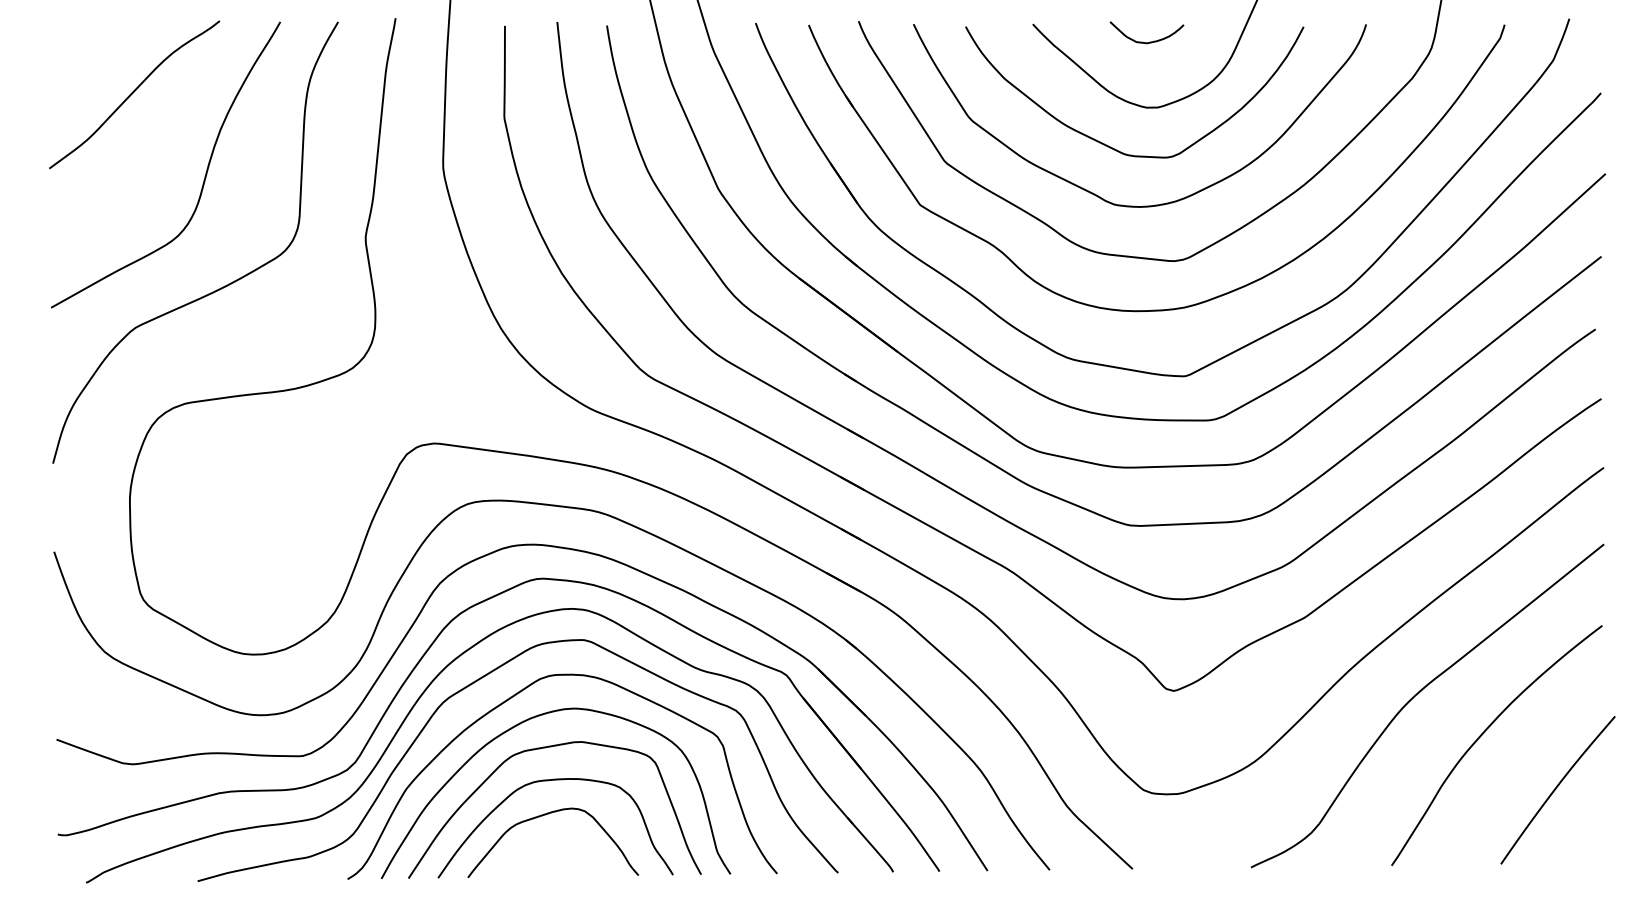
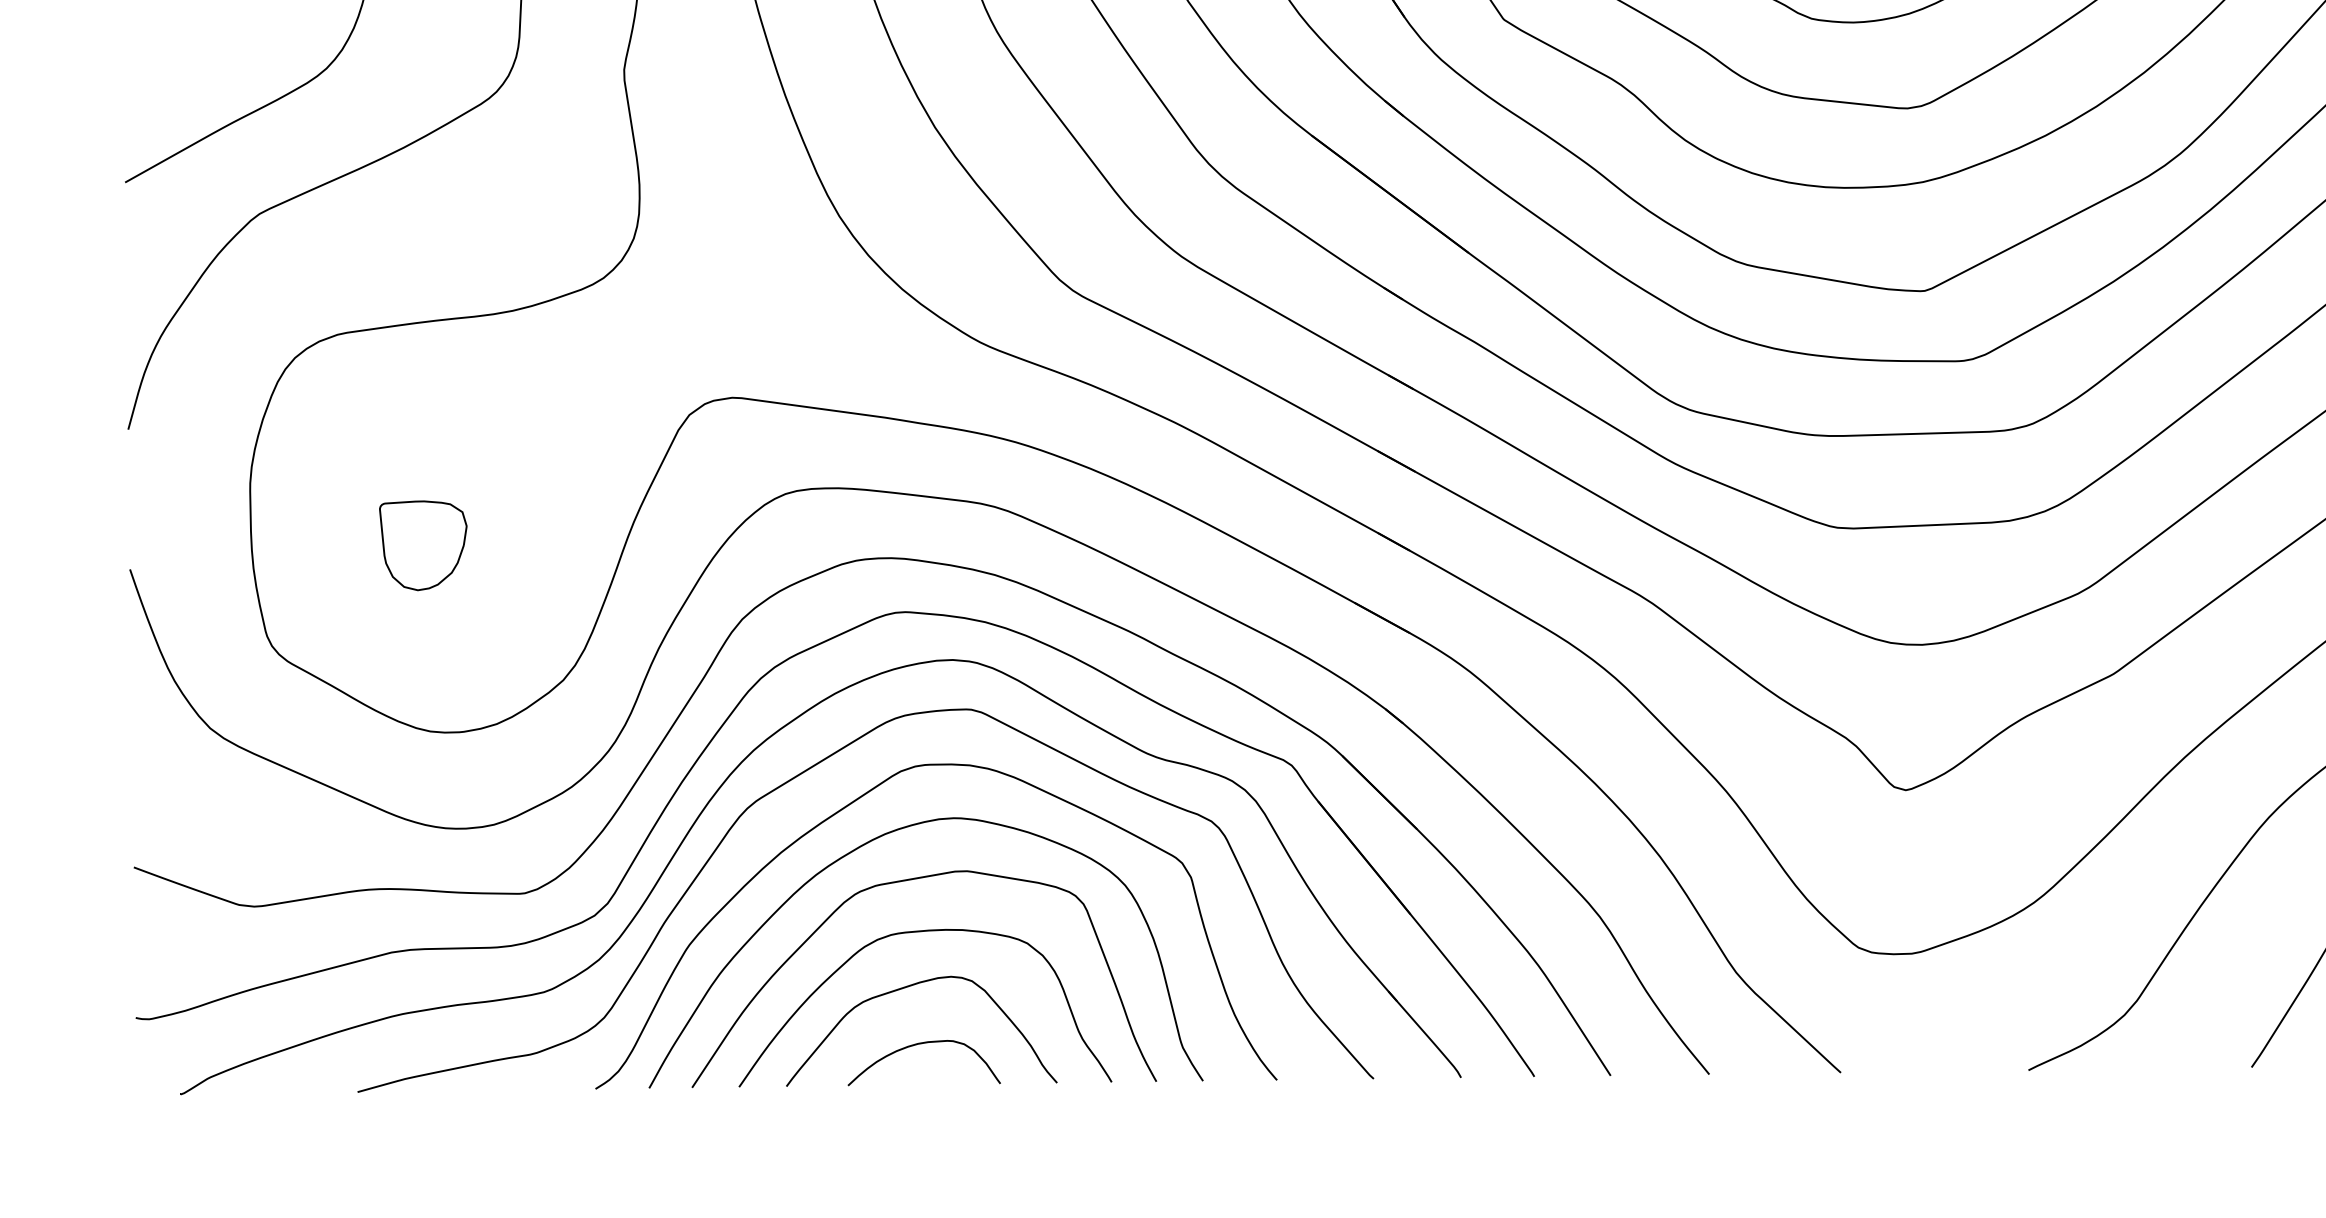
part: (238, 536) -> (422, 545), added
curve: (554, 851) -> (923, 1044), added

